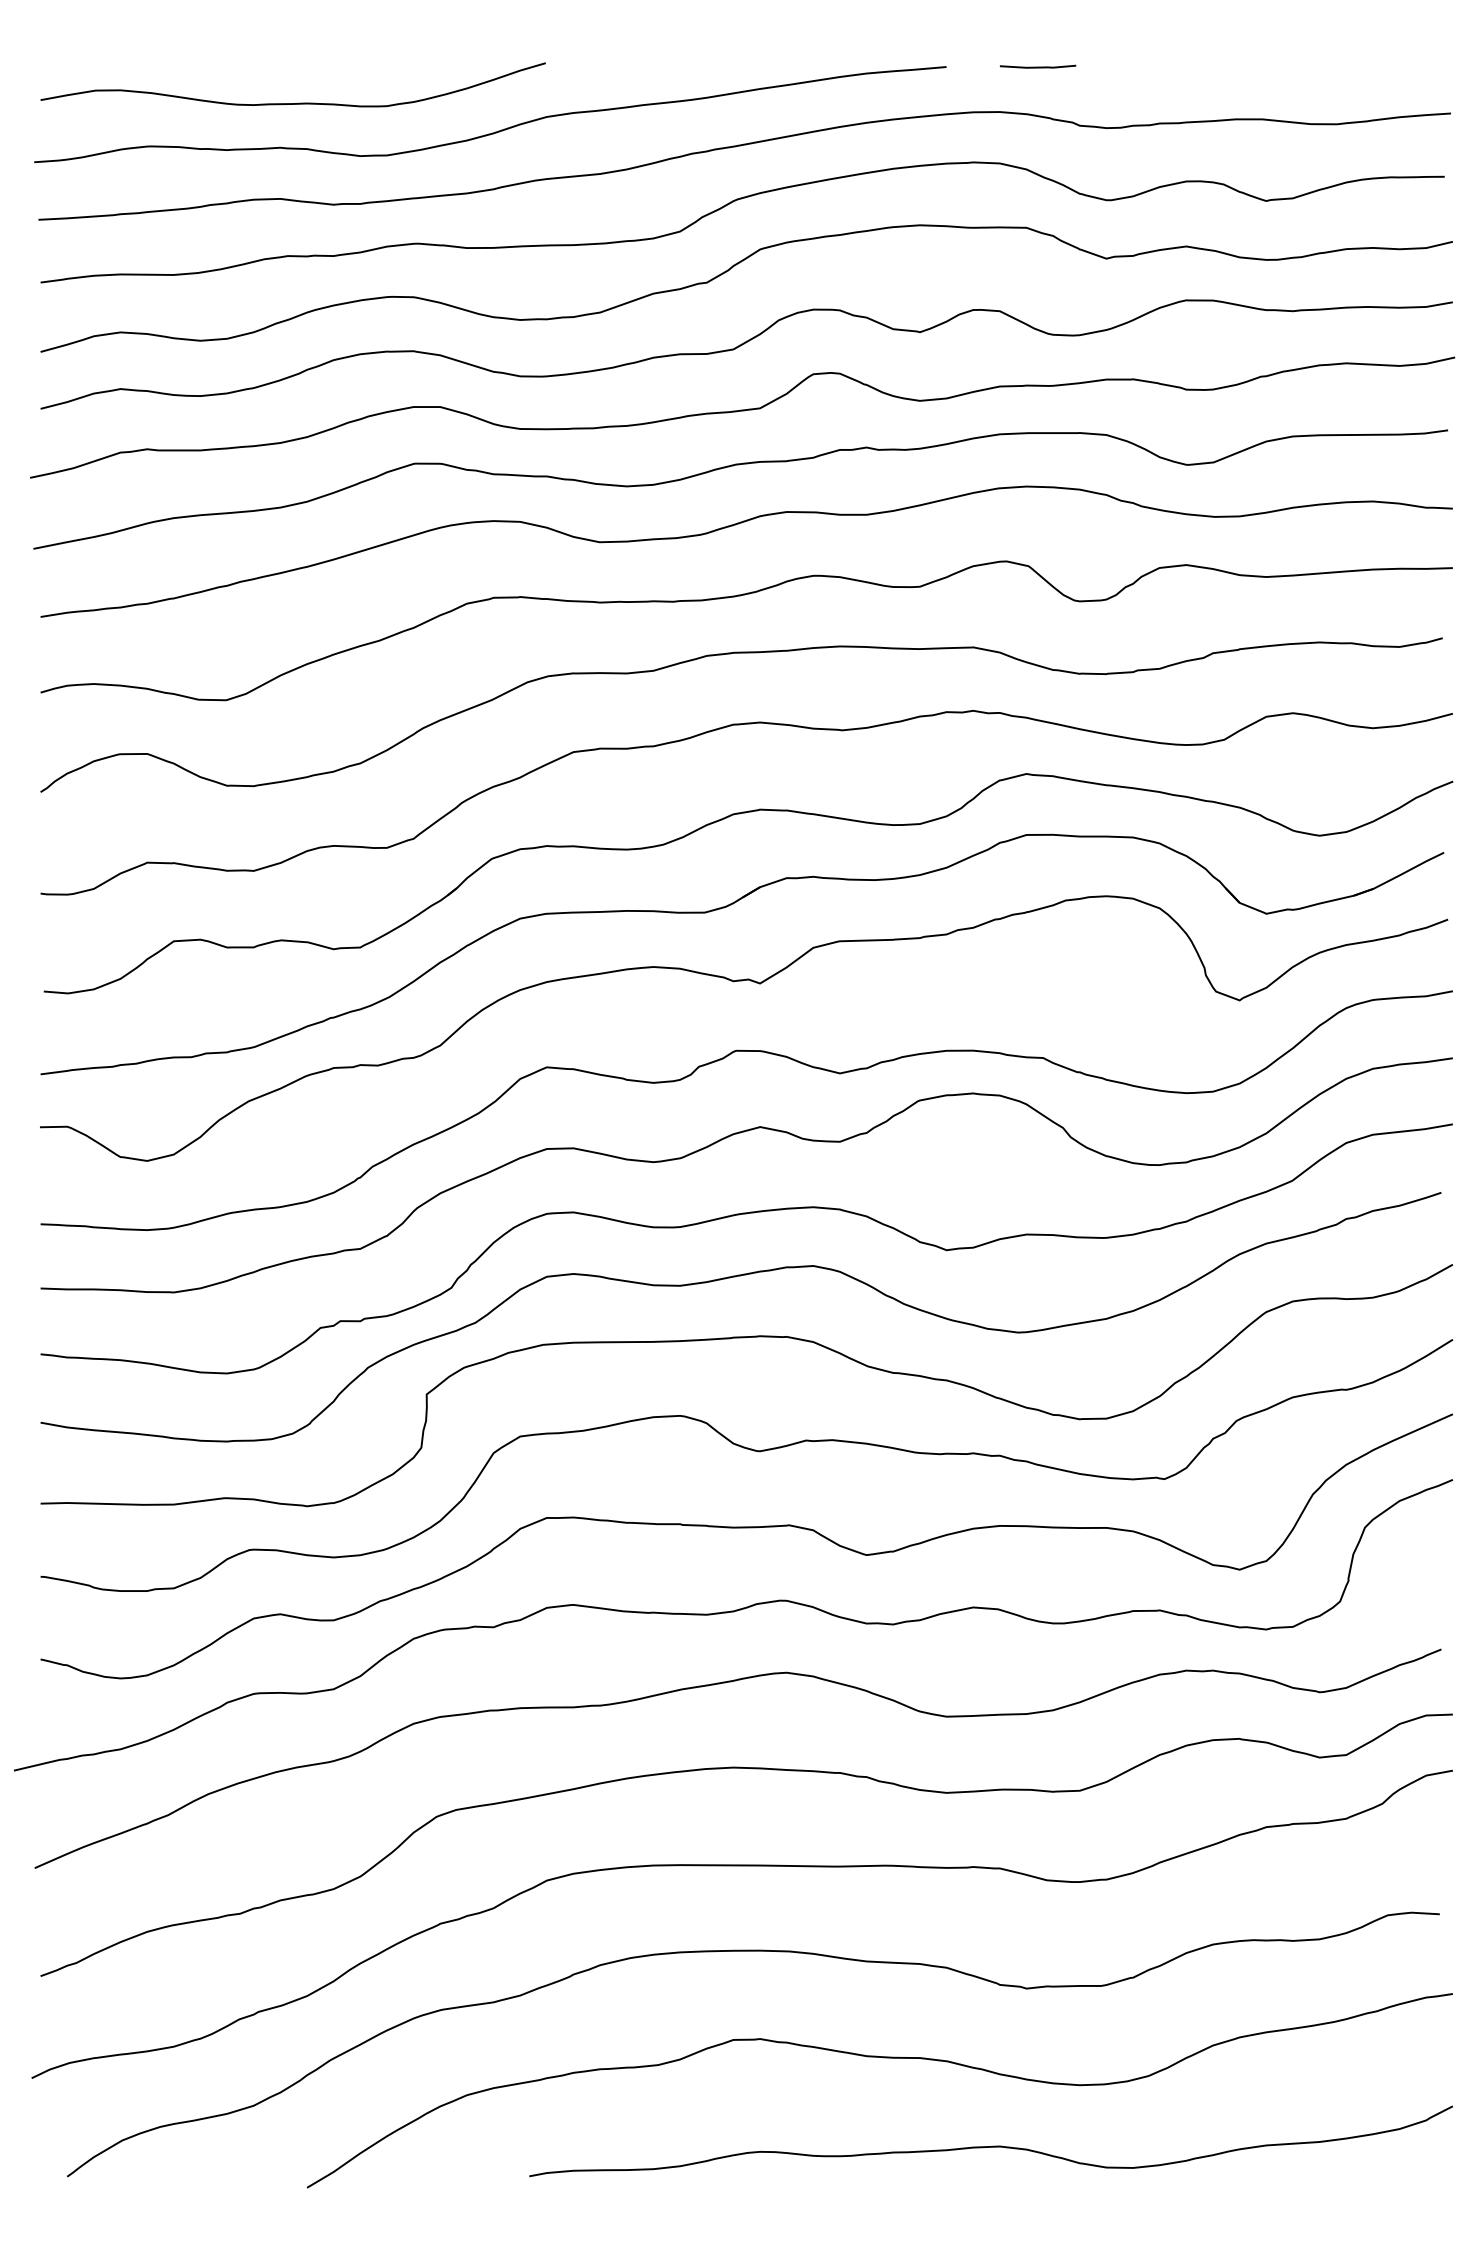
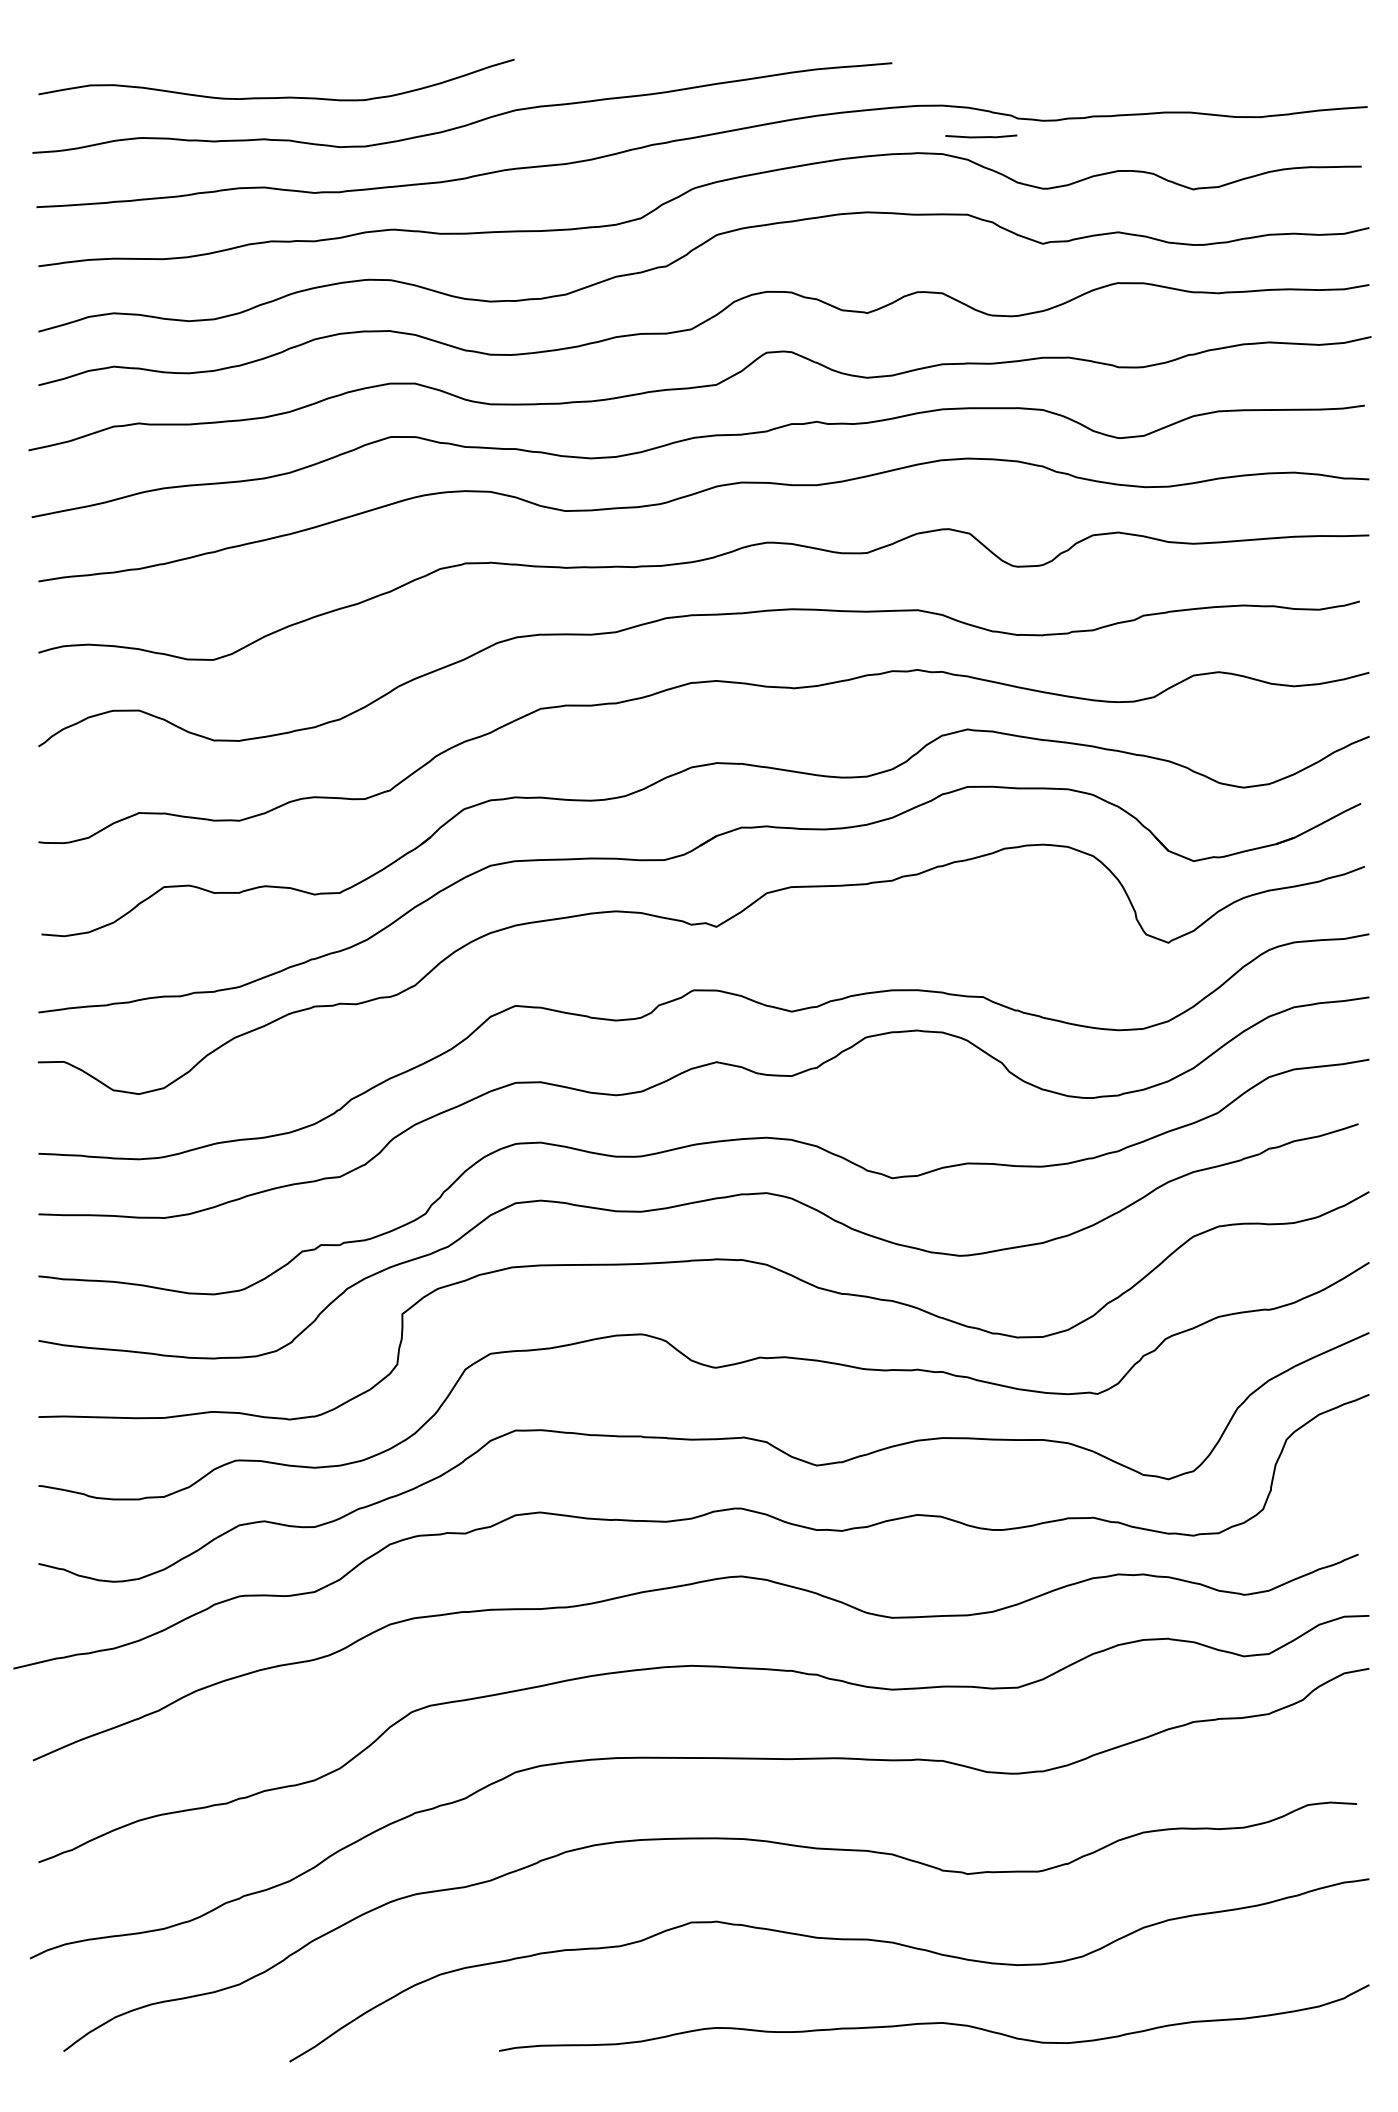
line: (1038, 66) -> (981, 136), moved

